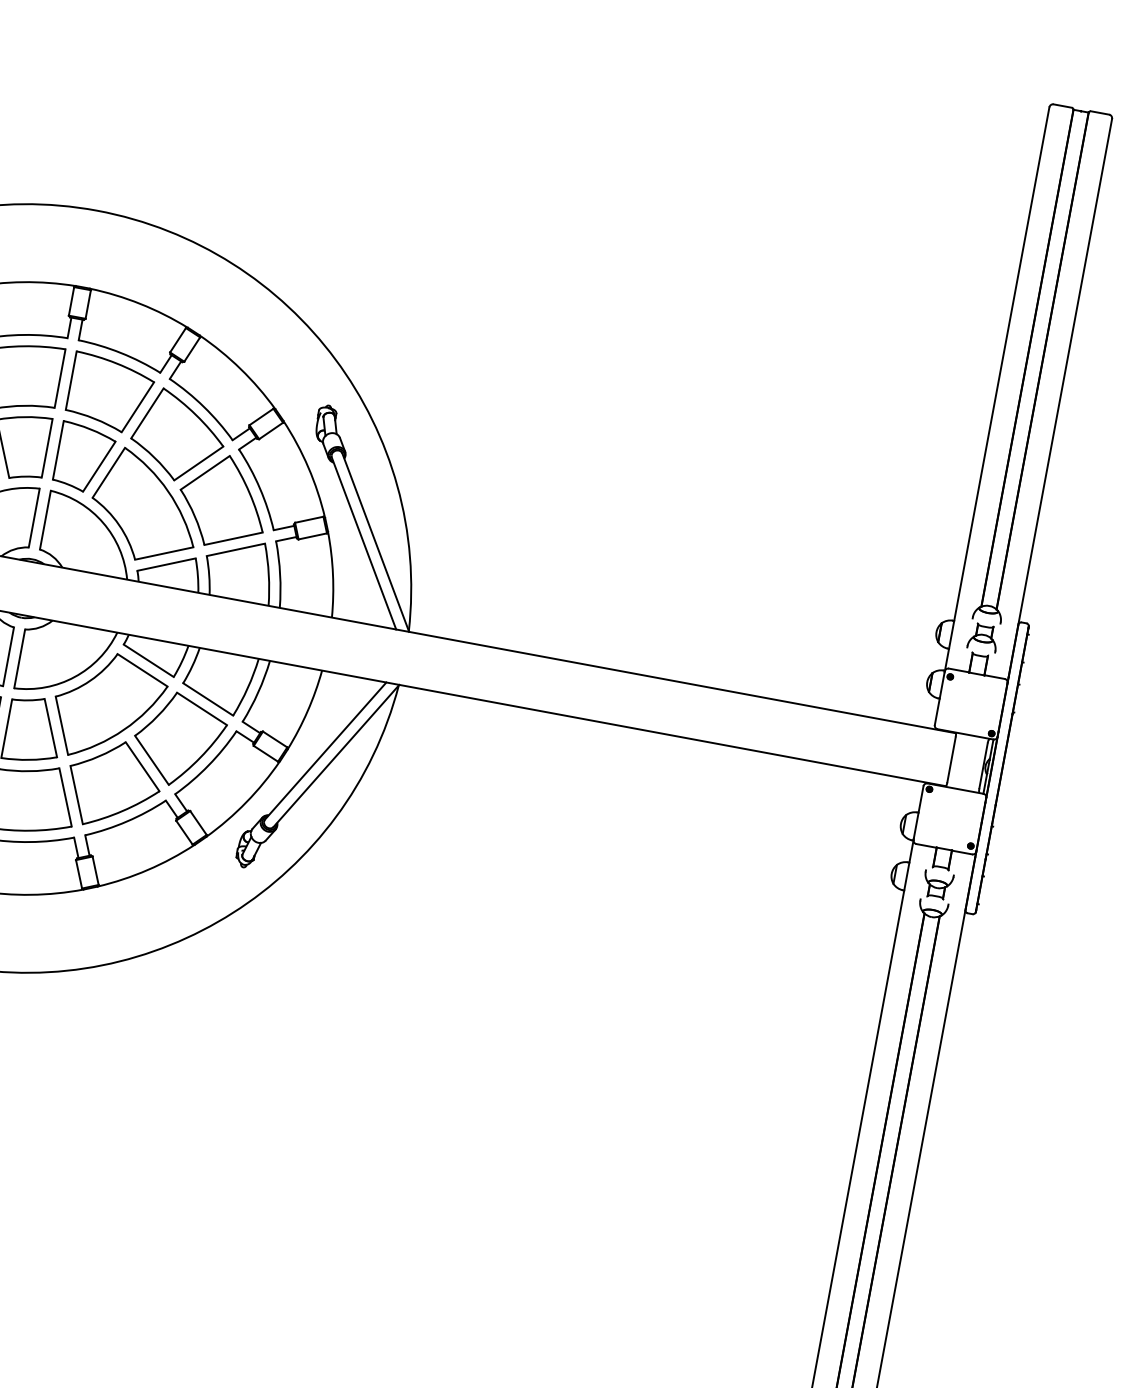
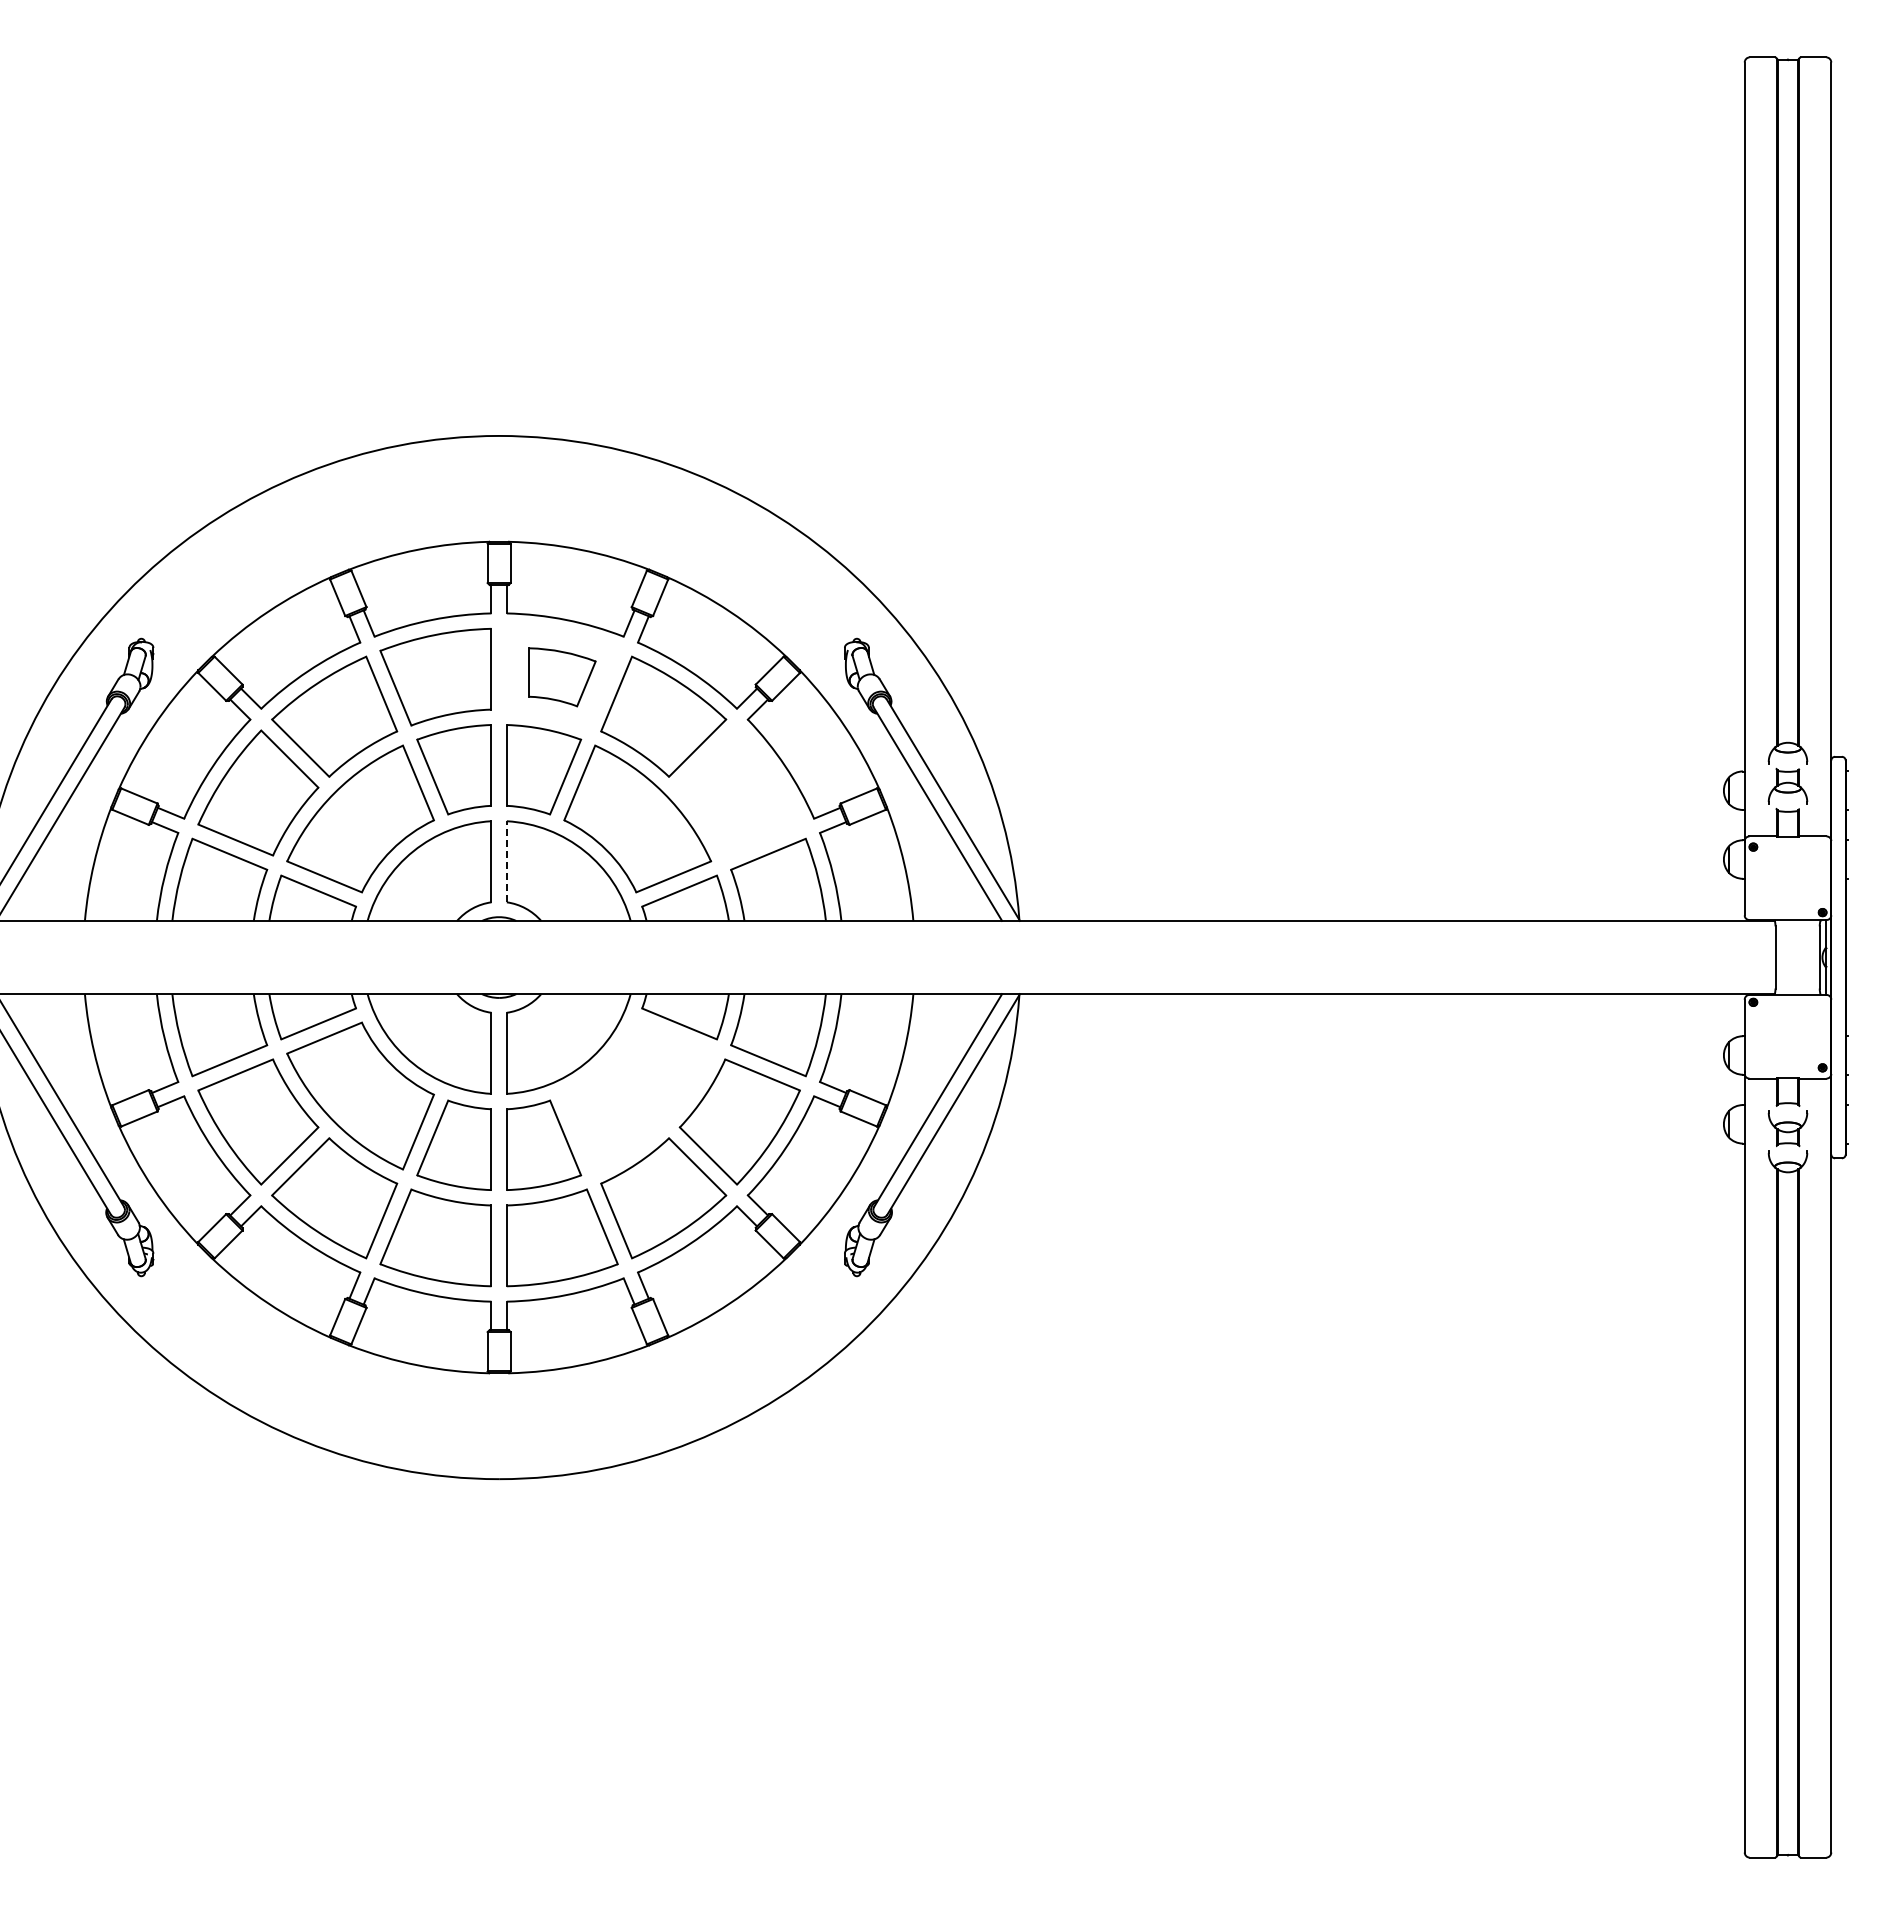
part: (110, 394) -> (562, 677), size x0.6
part: (223, 501) -> (739, 792), removed
line: (45, 519) -> (506, 861), solid -> dashed
part: (108, 707) -> (637, 1095), removed

